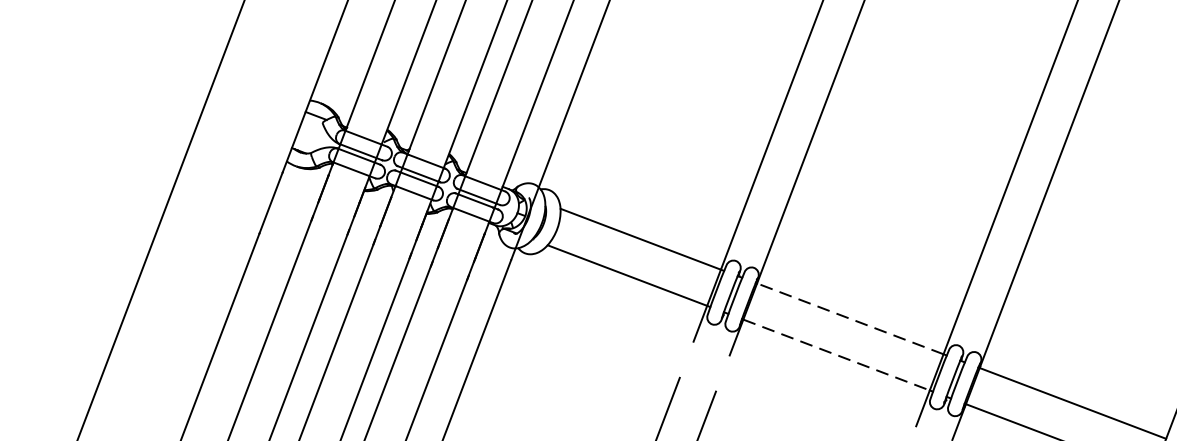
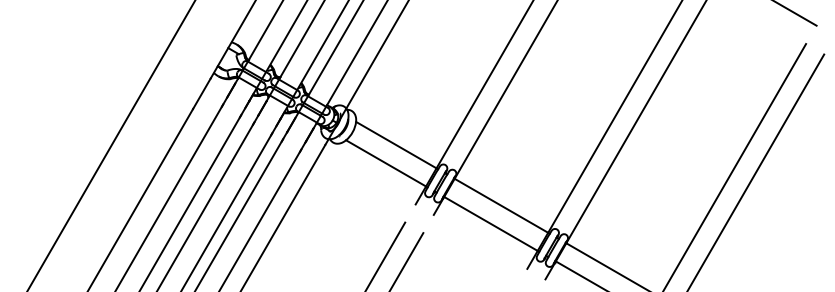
line: (850, 318) -> (501, 205), dashed -> solid
line: (835, 354) -> (490, 223), dashed -> solid

